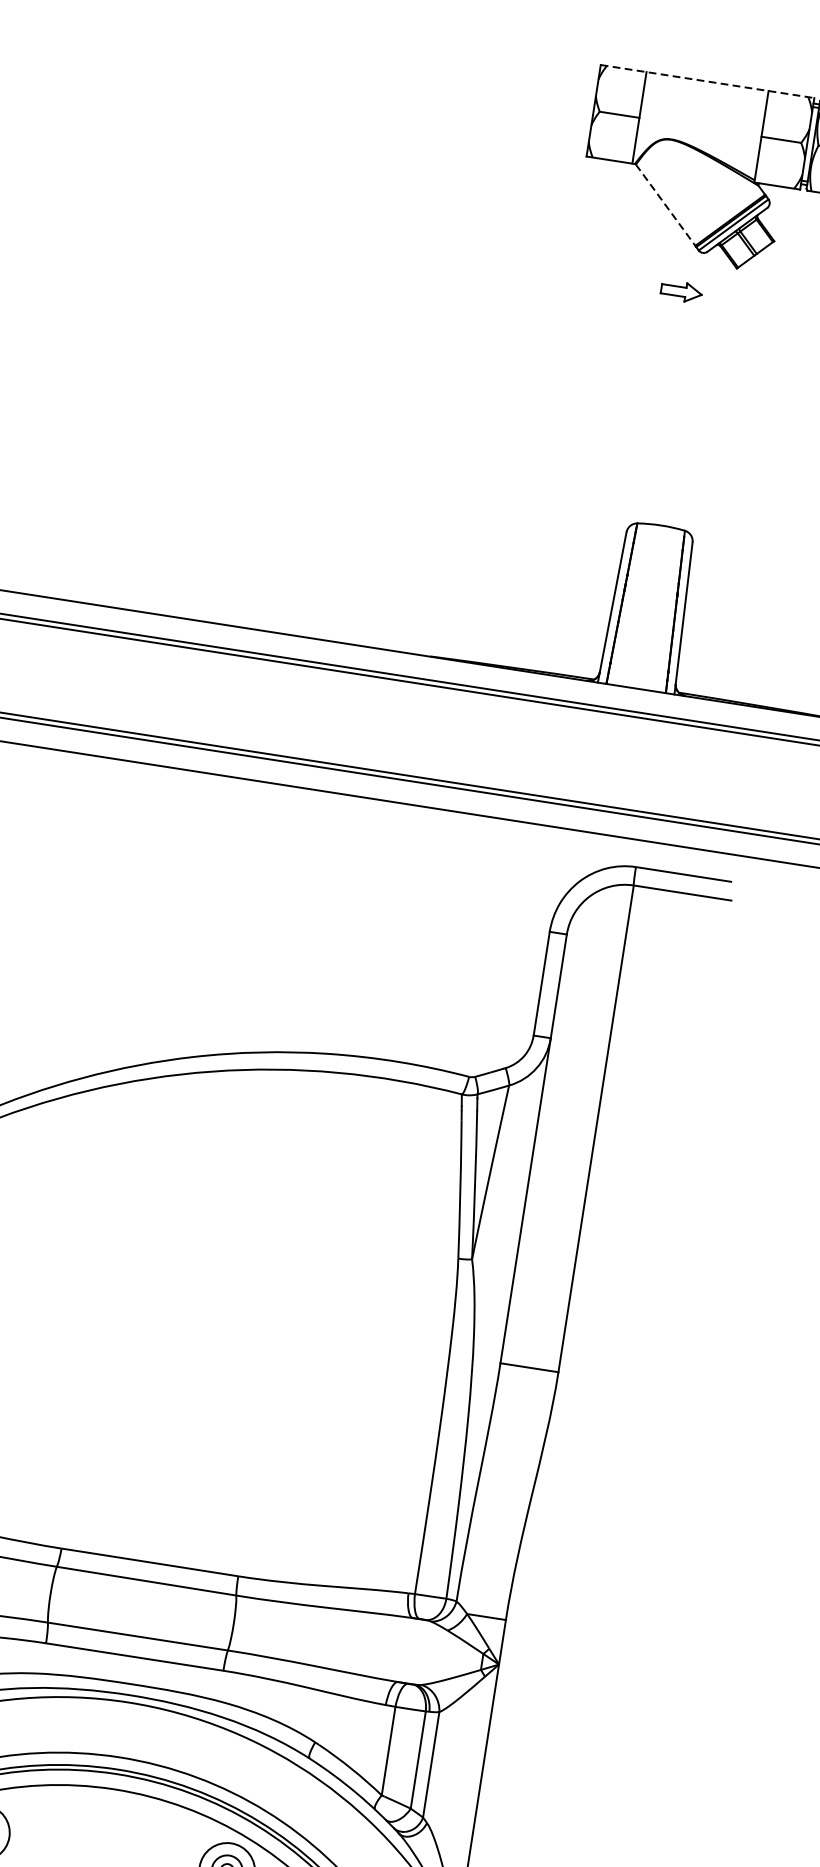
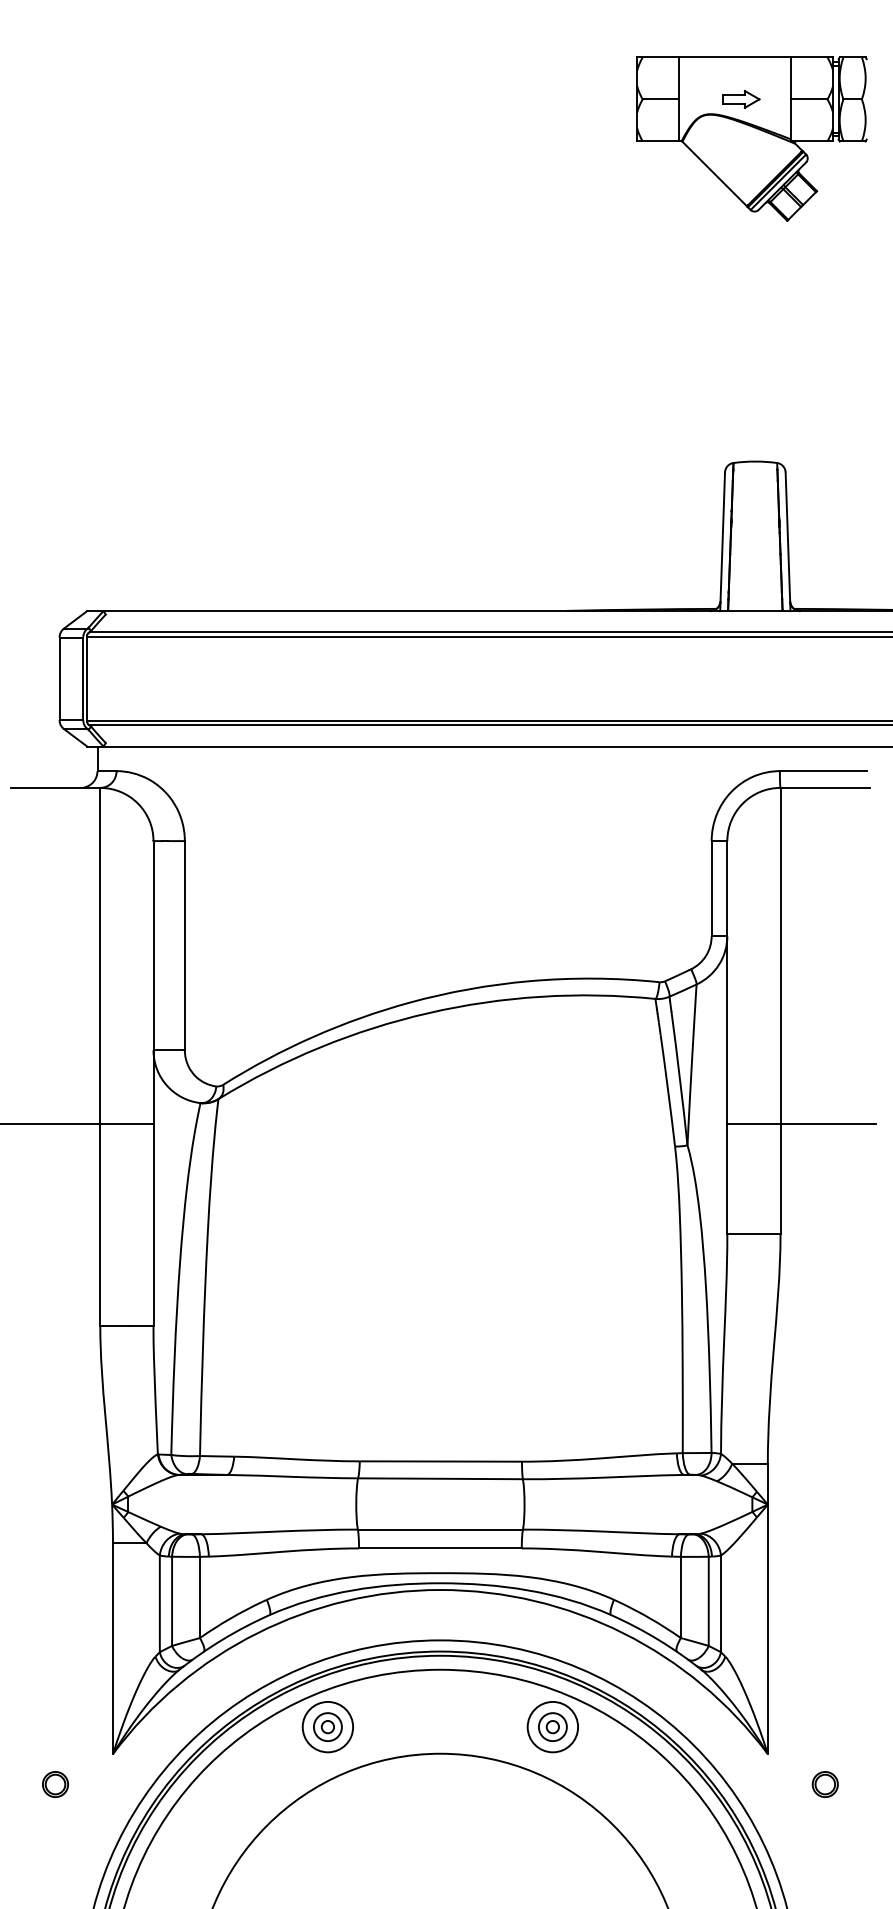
line: (707, 81) -> (735, 57), dashed -> solid
line: (665, 205) -> (714, 174), dashed -> solid
part: (682, 292) -> (741, 99), moved
line: (600, 1254) -> (801, 1123), added

